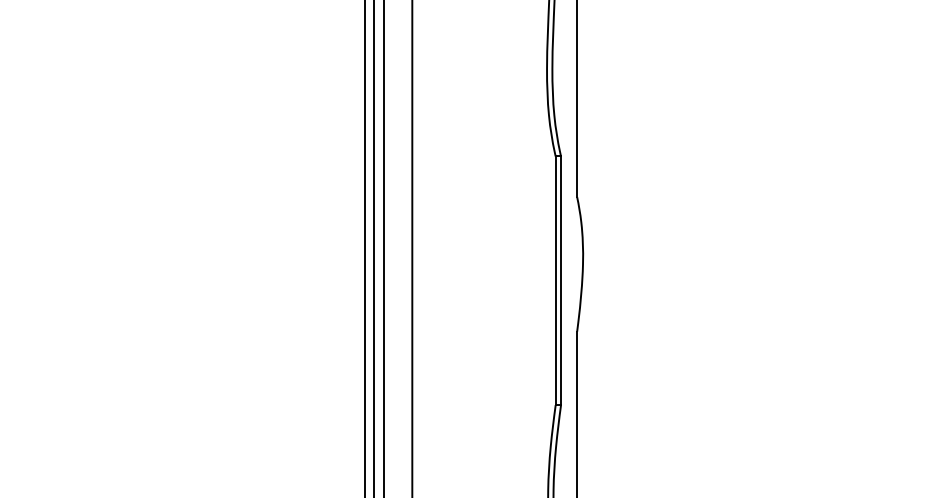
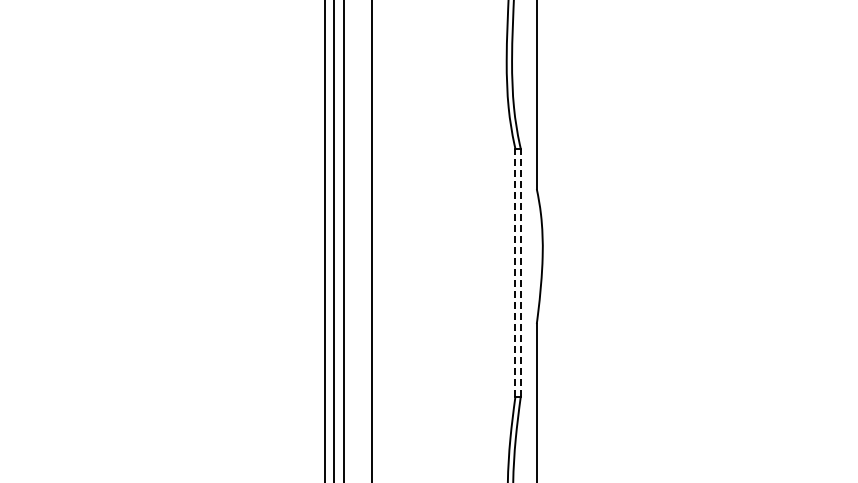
line: (555, 280) -> (515, 272), solid -> dashed
line: (561, 280) -> (521, 272), solid -> dashed

